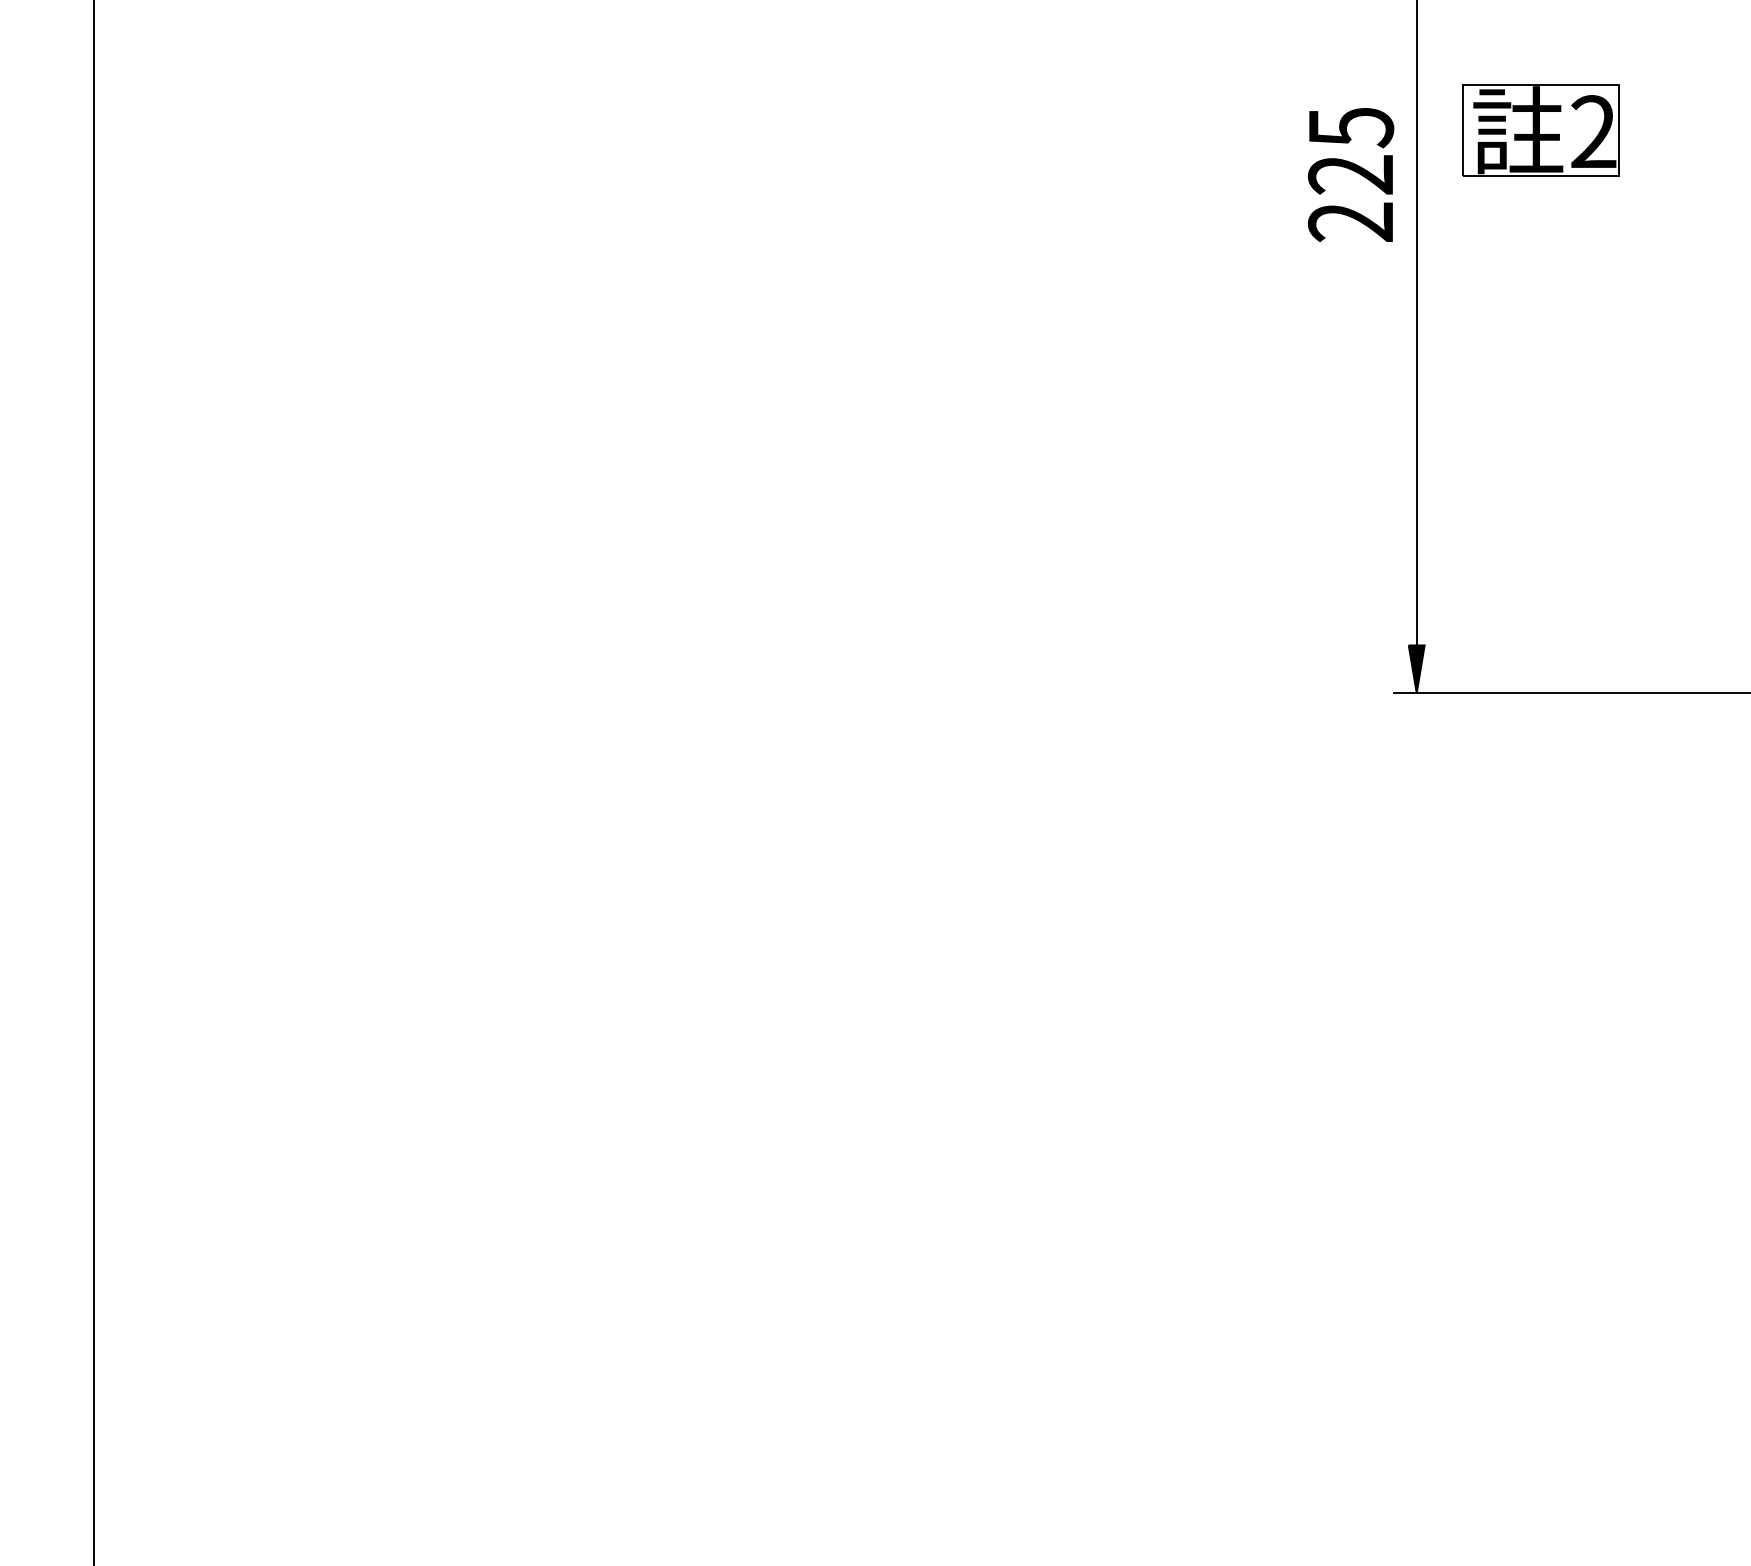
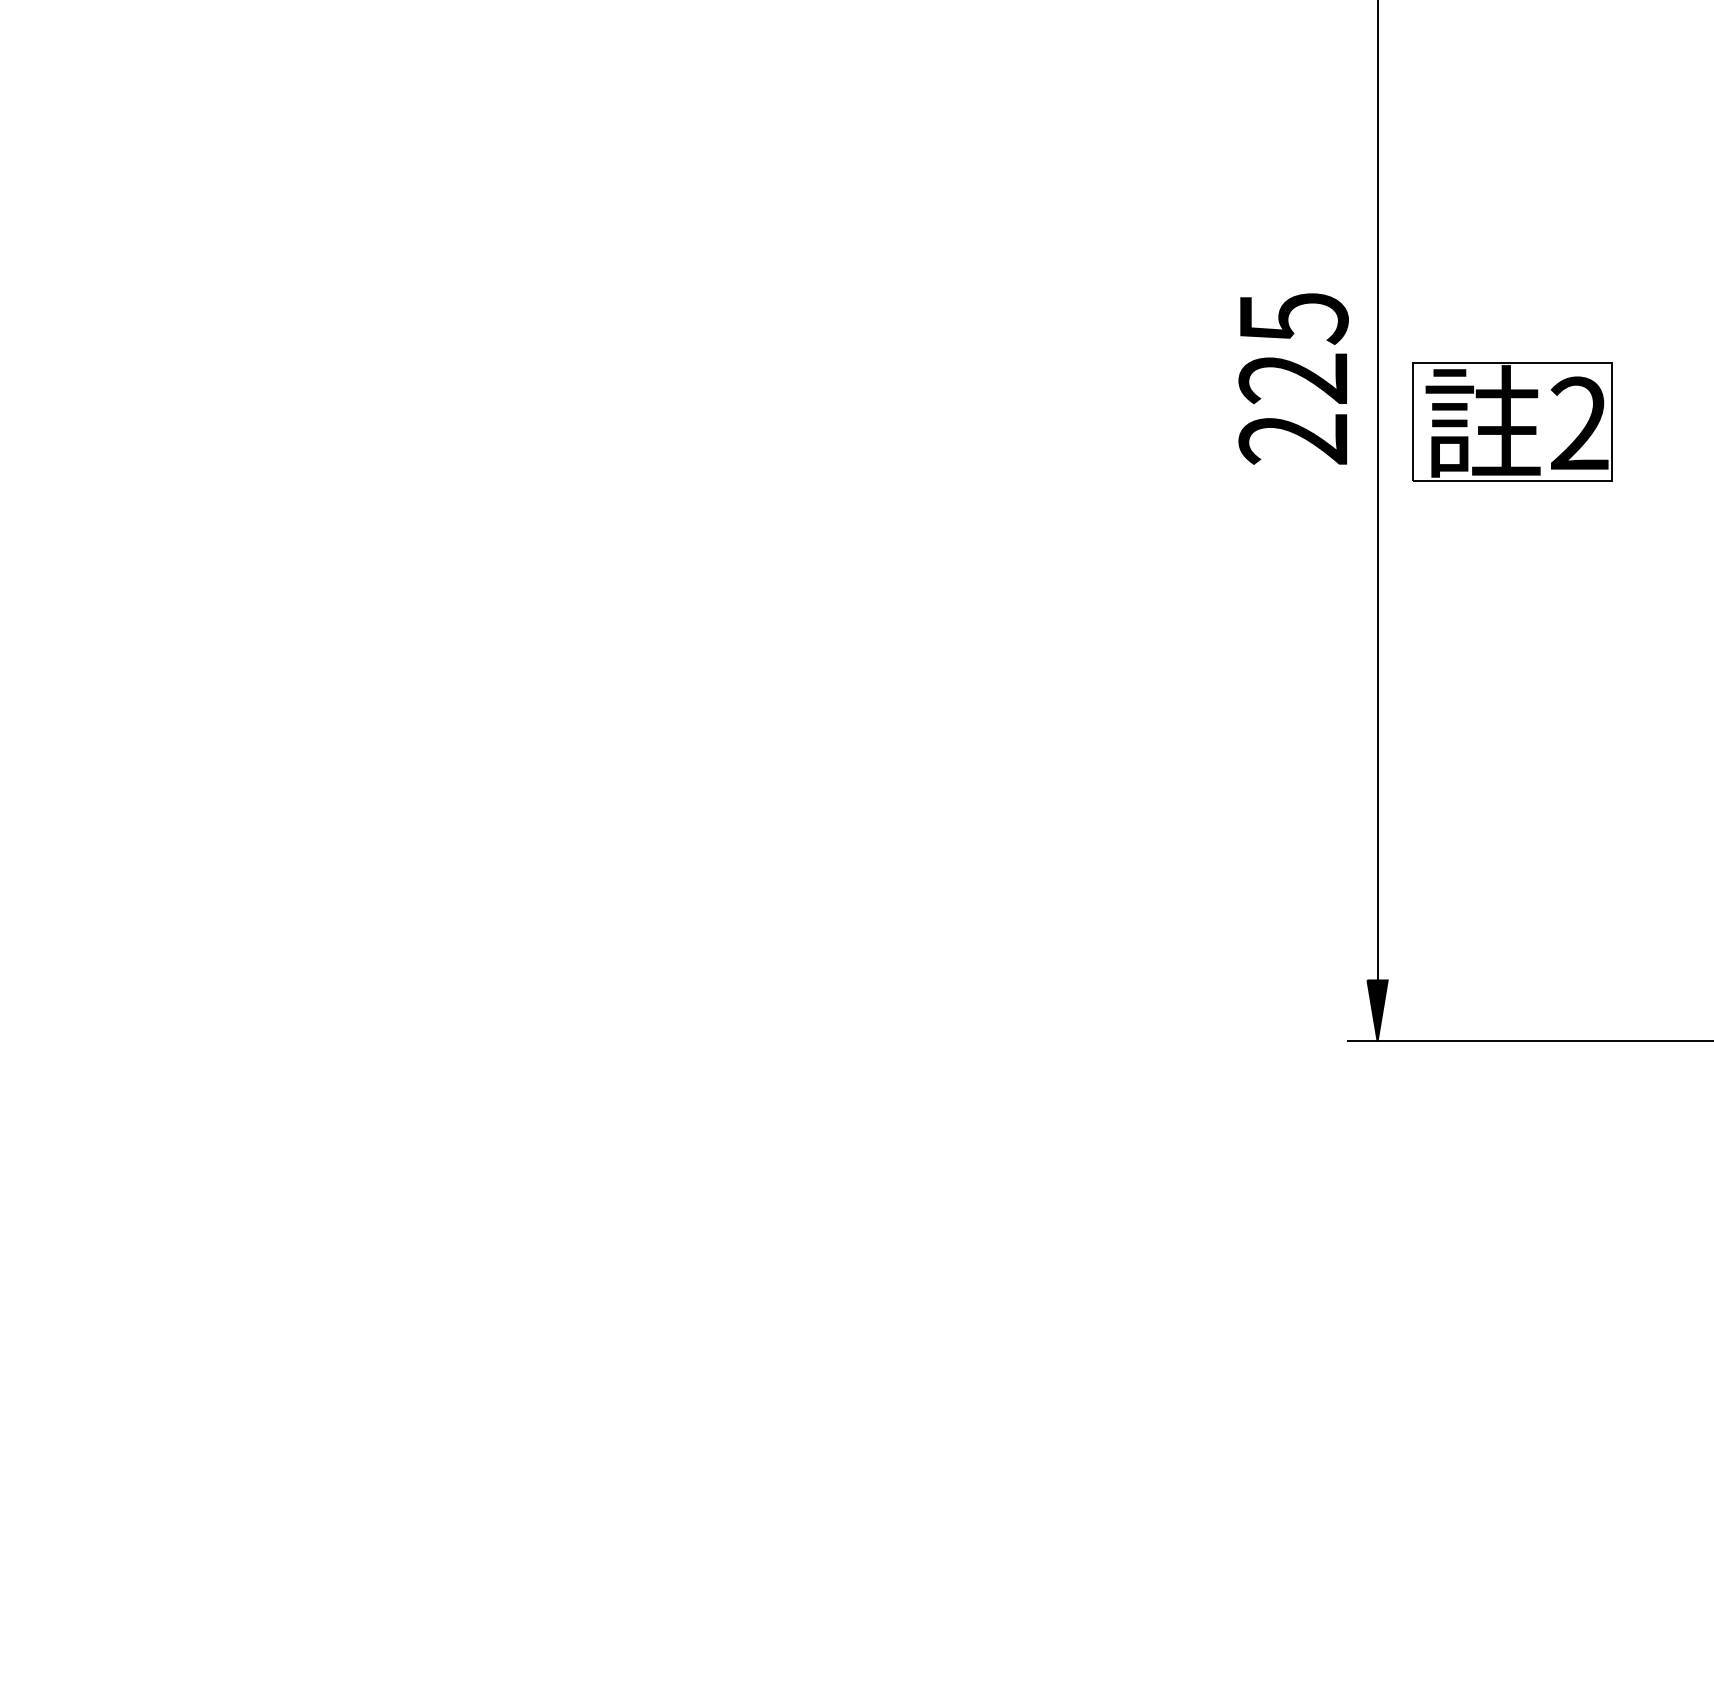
part: (1540, 130) -> (1511, 421), moved

